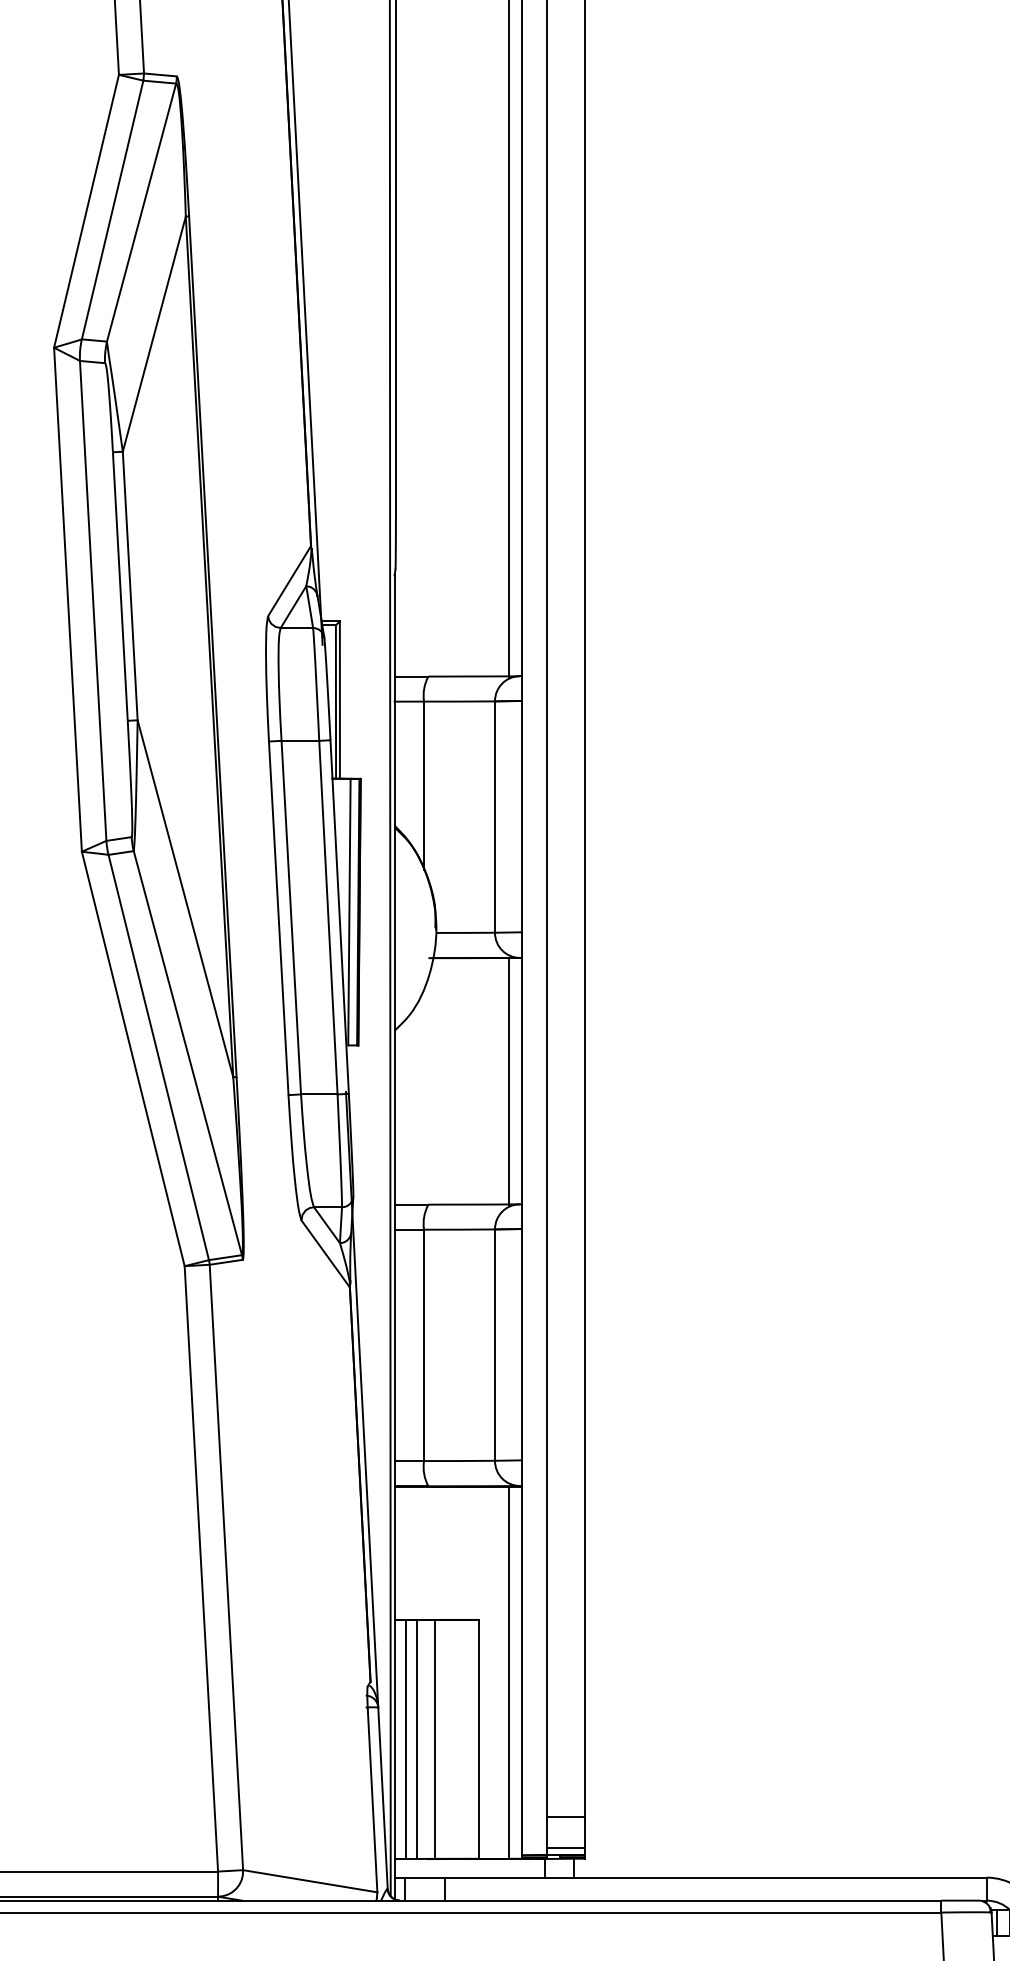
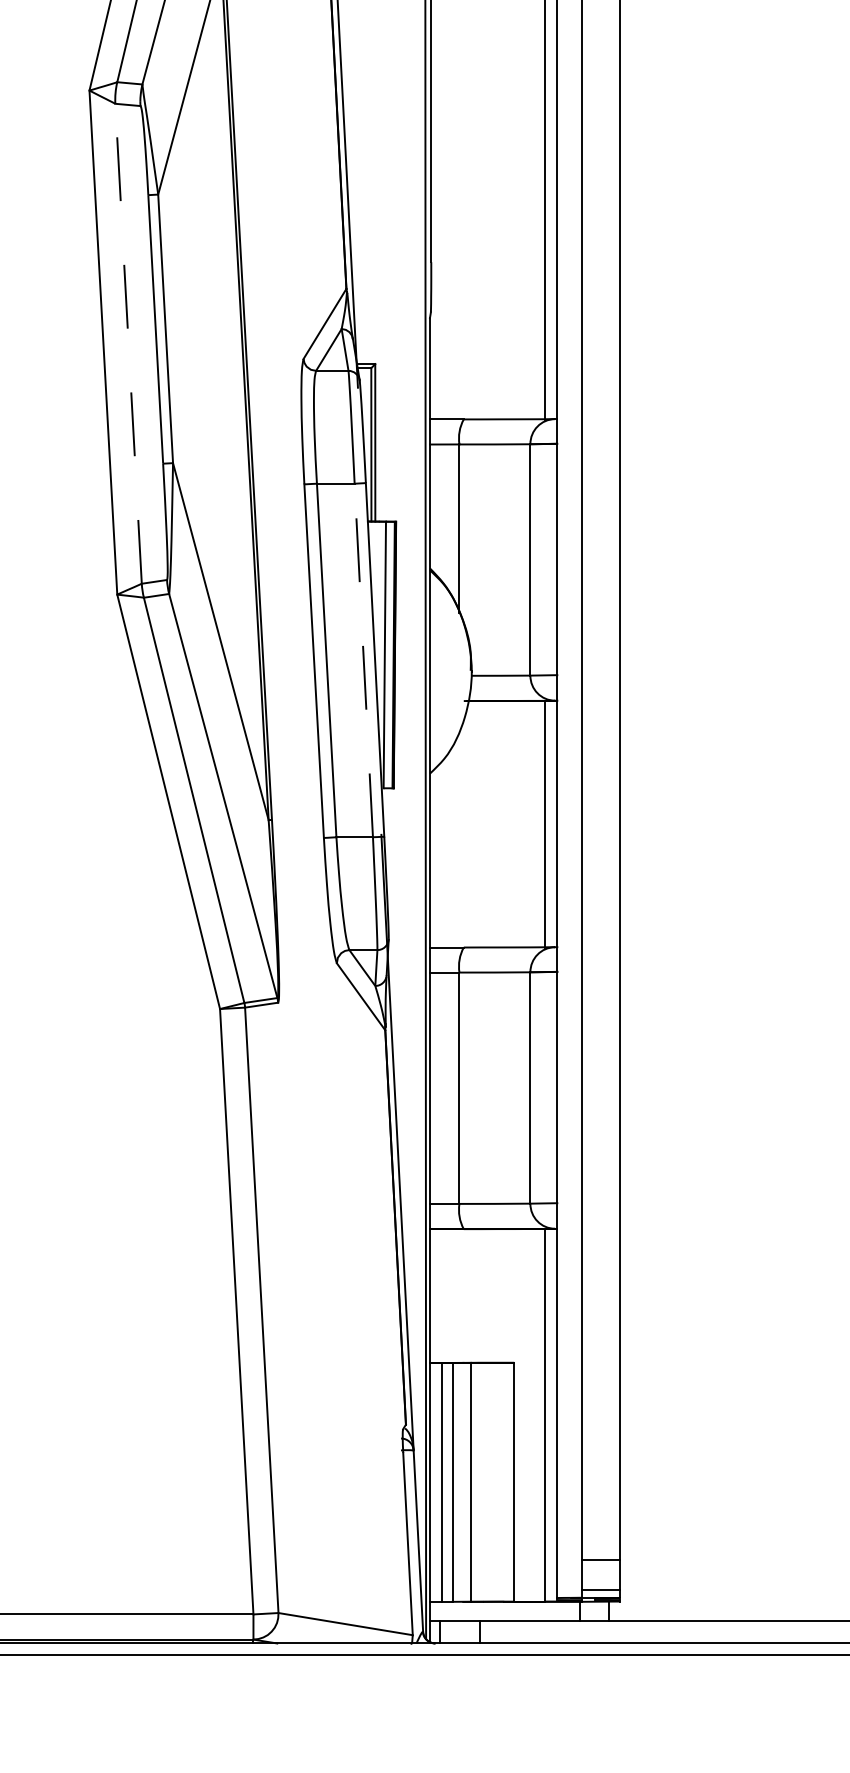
line: (93, 600) -> (128, 343), solid -> dashed
line: (328, 917) -> (363, 660), solid -> dashed

